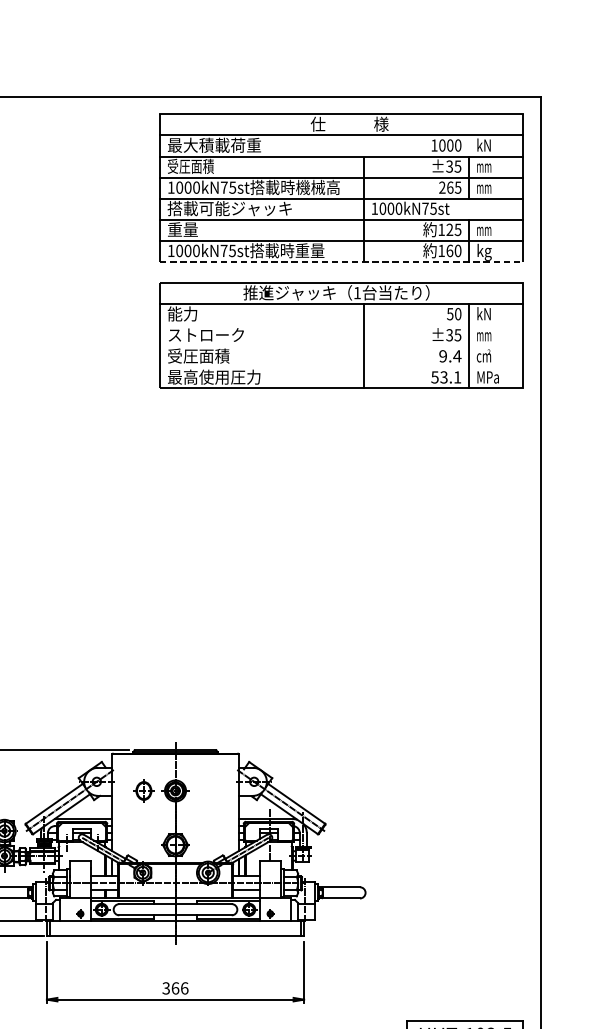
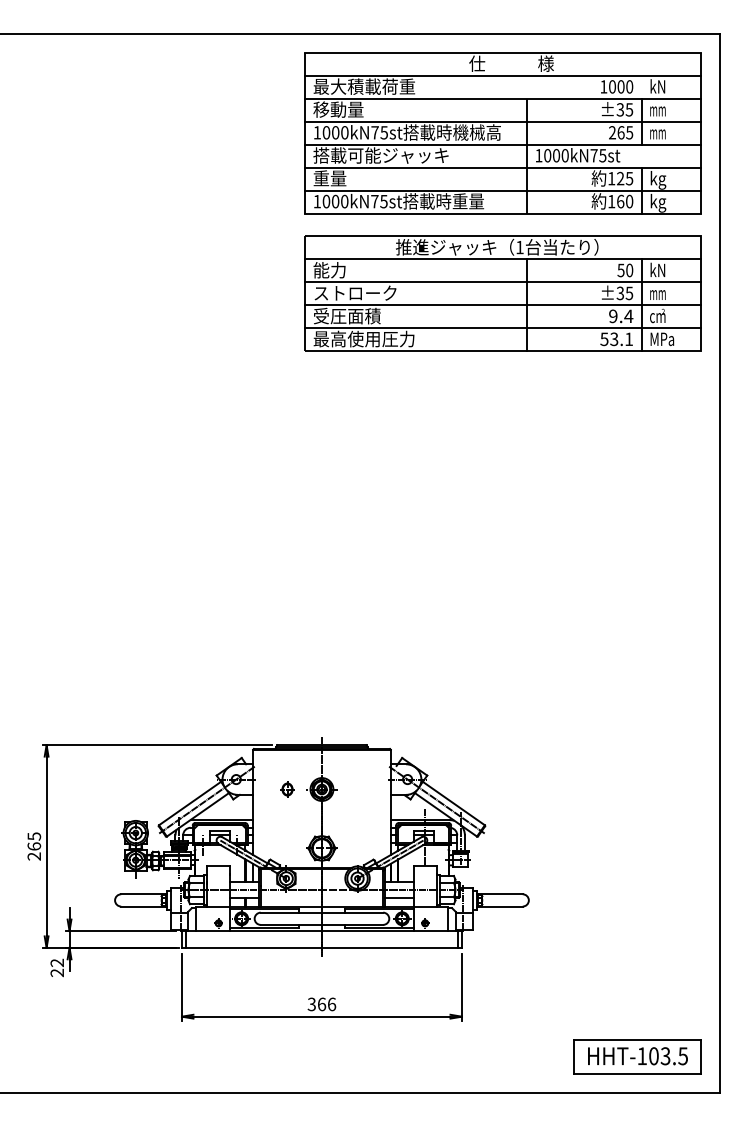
text: (190, 166) -> (338, 109), 受圧面積 -> 移動量
text: (484, 231) -> (658, 180), mm -> kg
line: (341, 261) -> (502, 213), dashed -> solid
line: (341, 325) -> (502, 282), added
line: (341, 346) -> (502, 305), added
line: (341, 367) -> (502, 328), added
part: (143, 790) -> (287, 789), size x0.62

